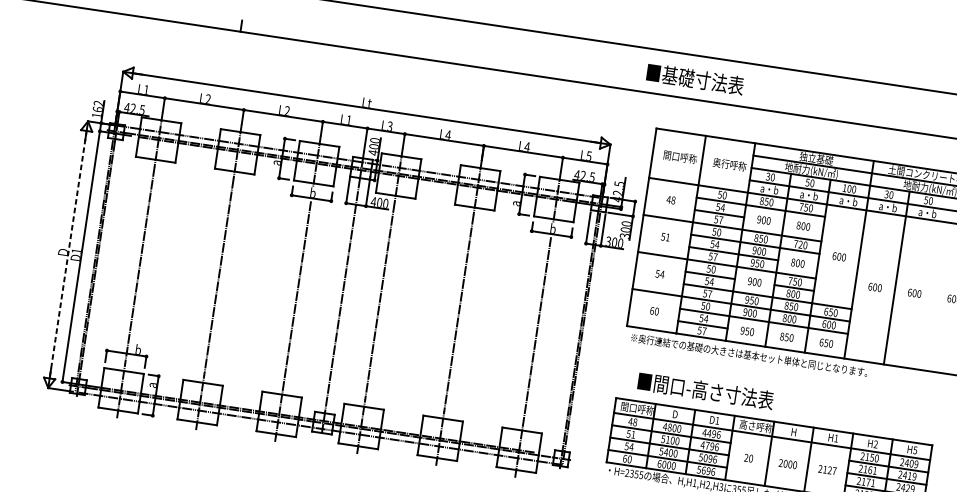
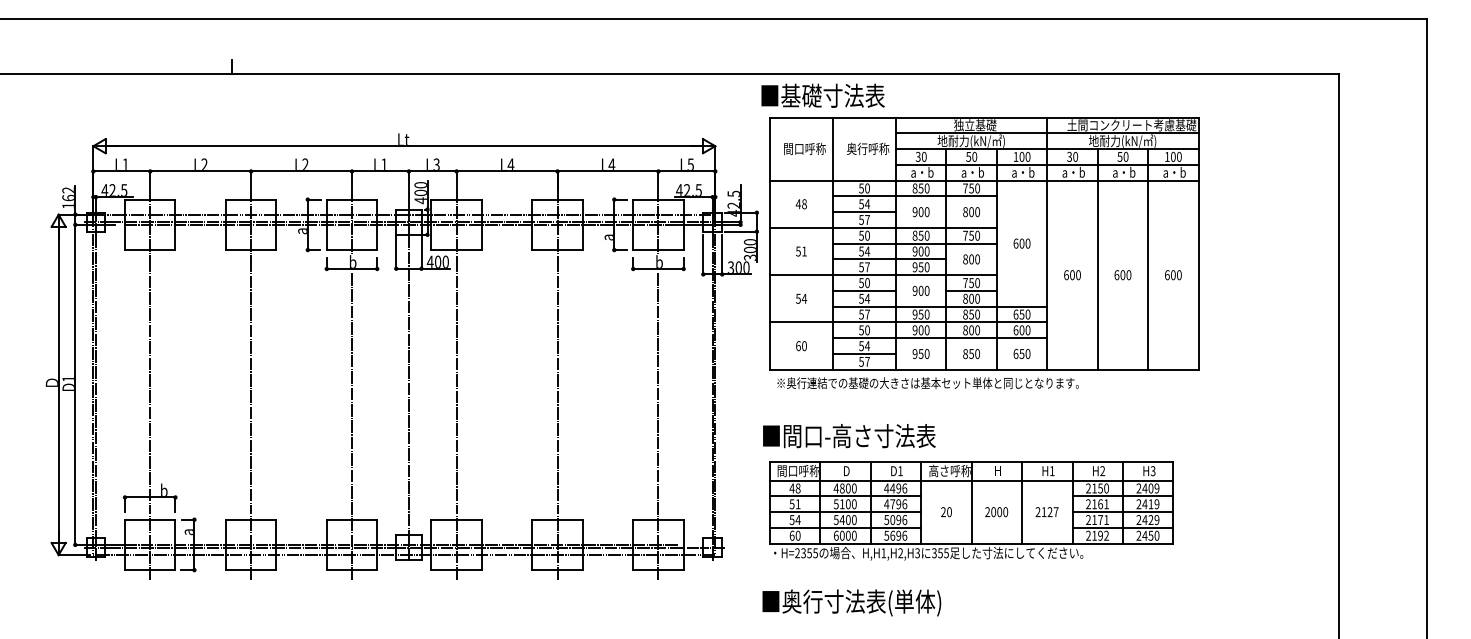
text: (694, 78) -> (822, 95), moved
text: (800, 244) -> (971, 235), 720 -> 750
line: (68, 254) -> (58, 384), dashed -> solid
line: (936, 284) -> (1148, 259), added
text: (705, 391) -> (849, 436), moved
text: (915, 449) -> (1153, 470), H5 -> H3

